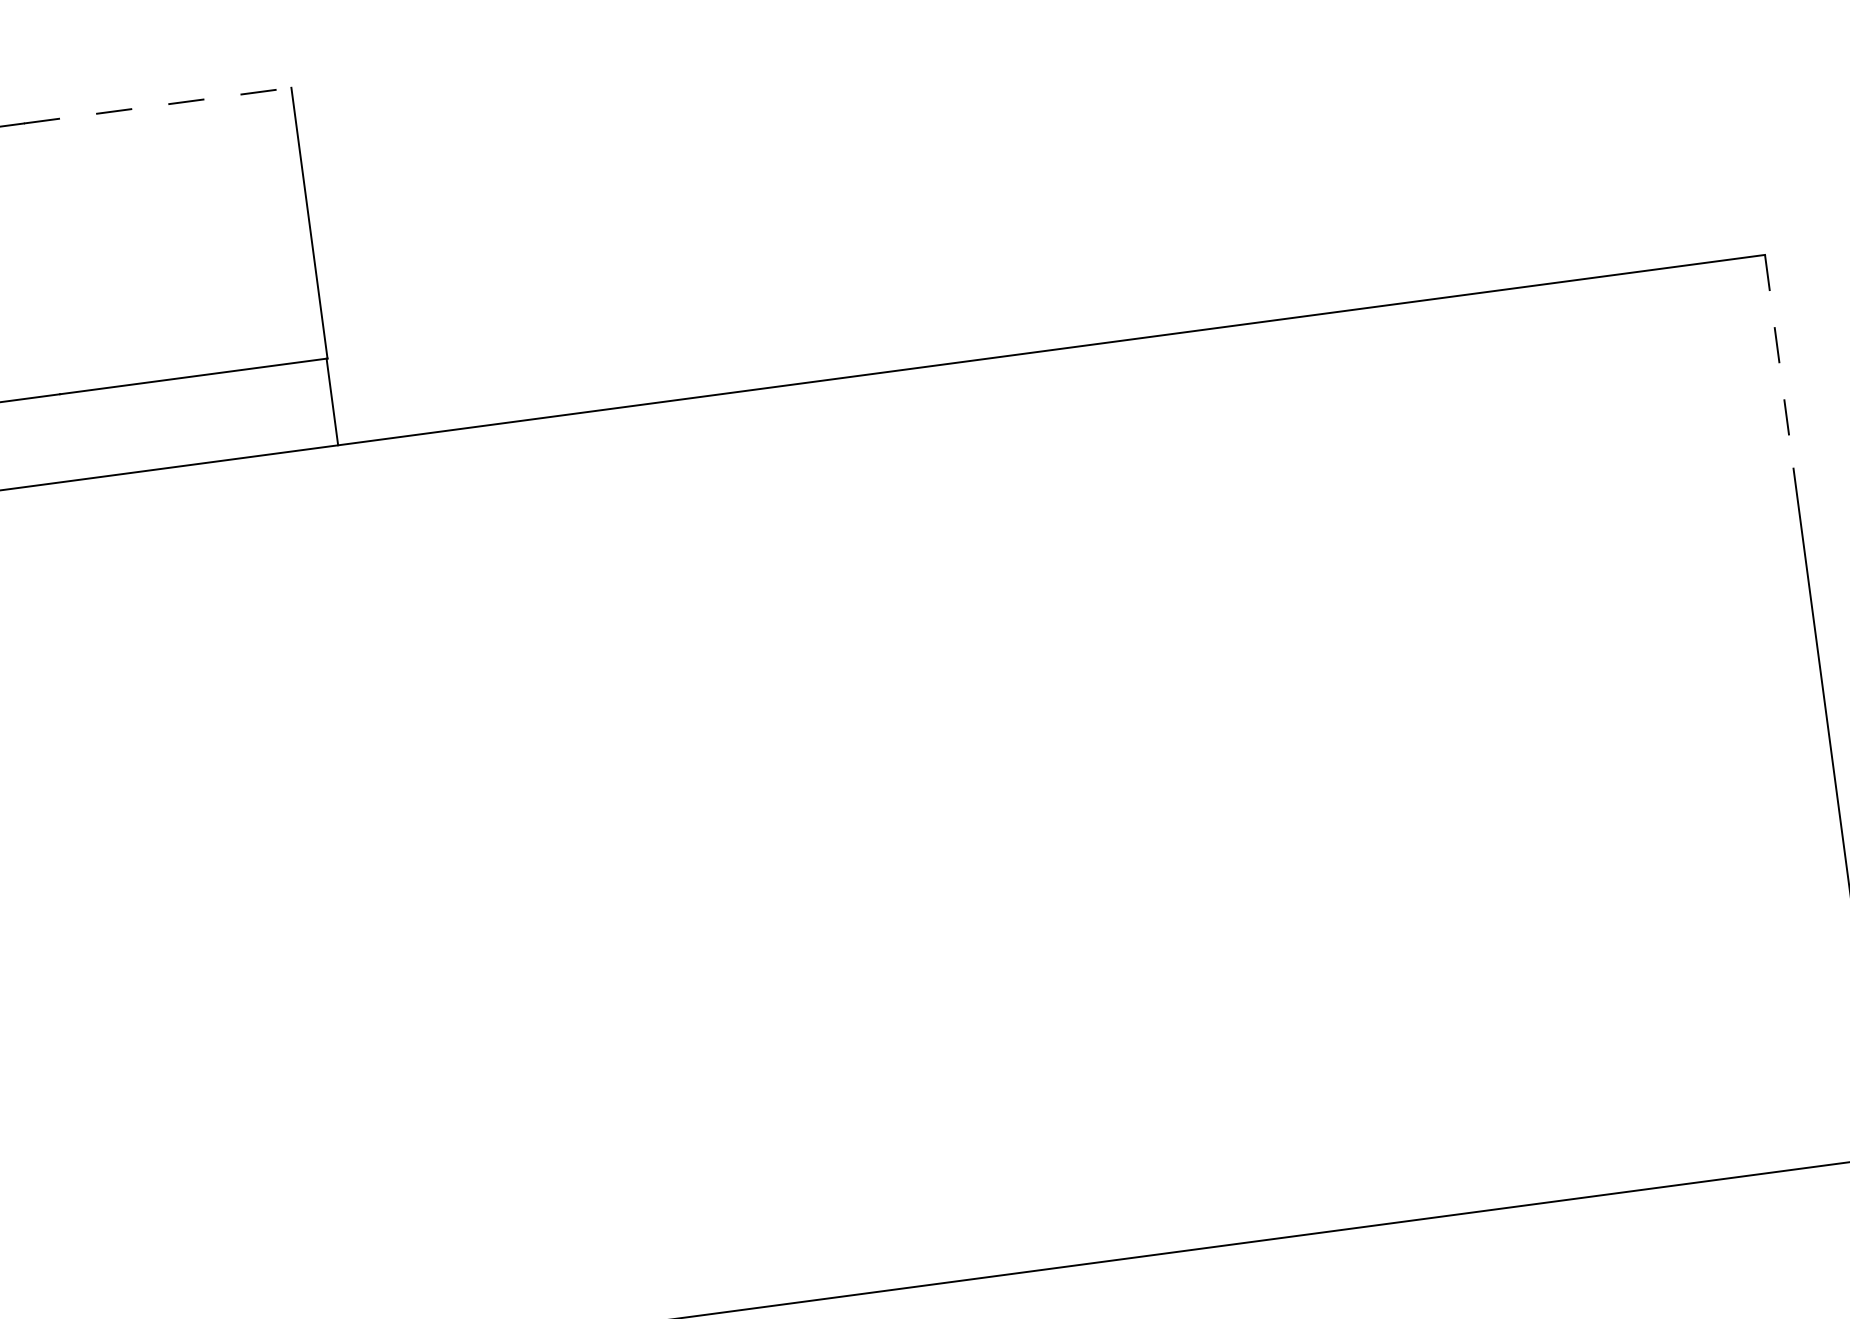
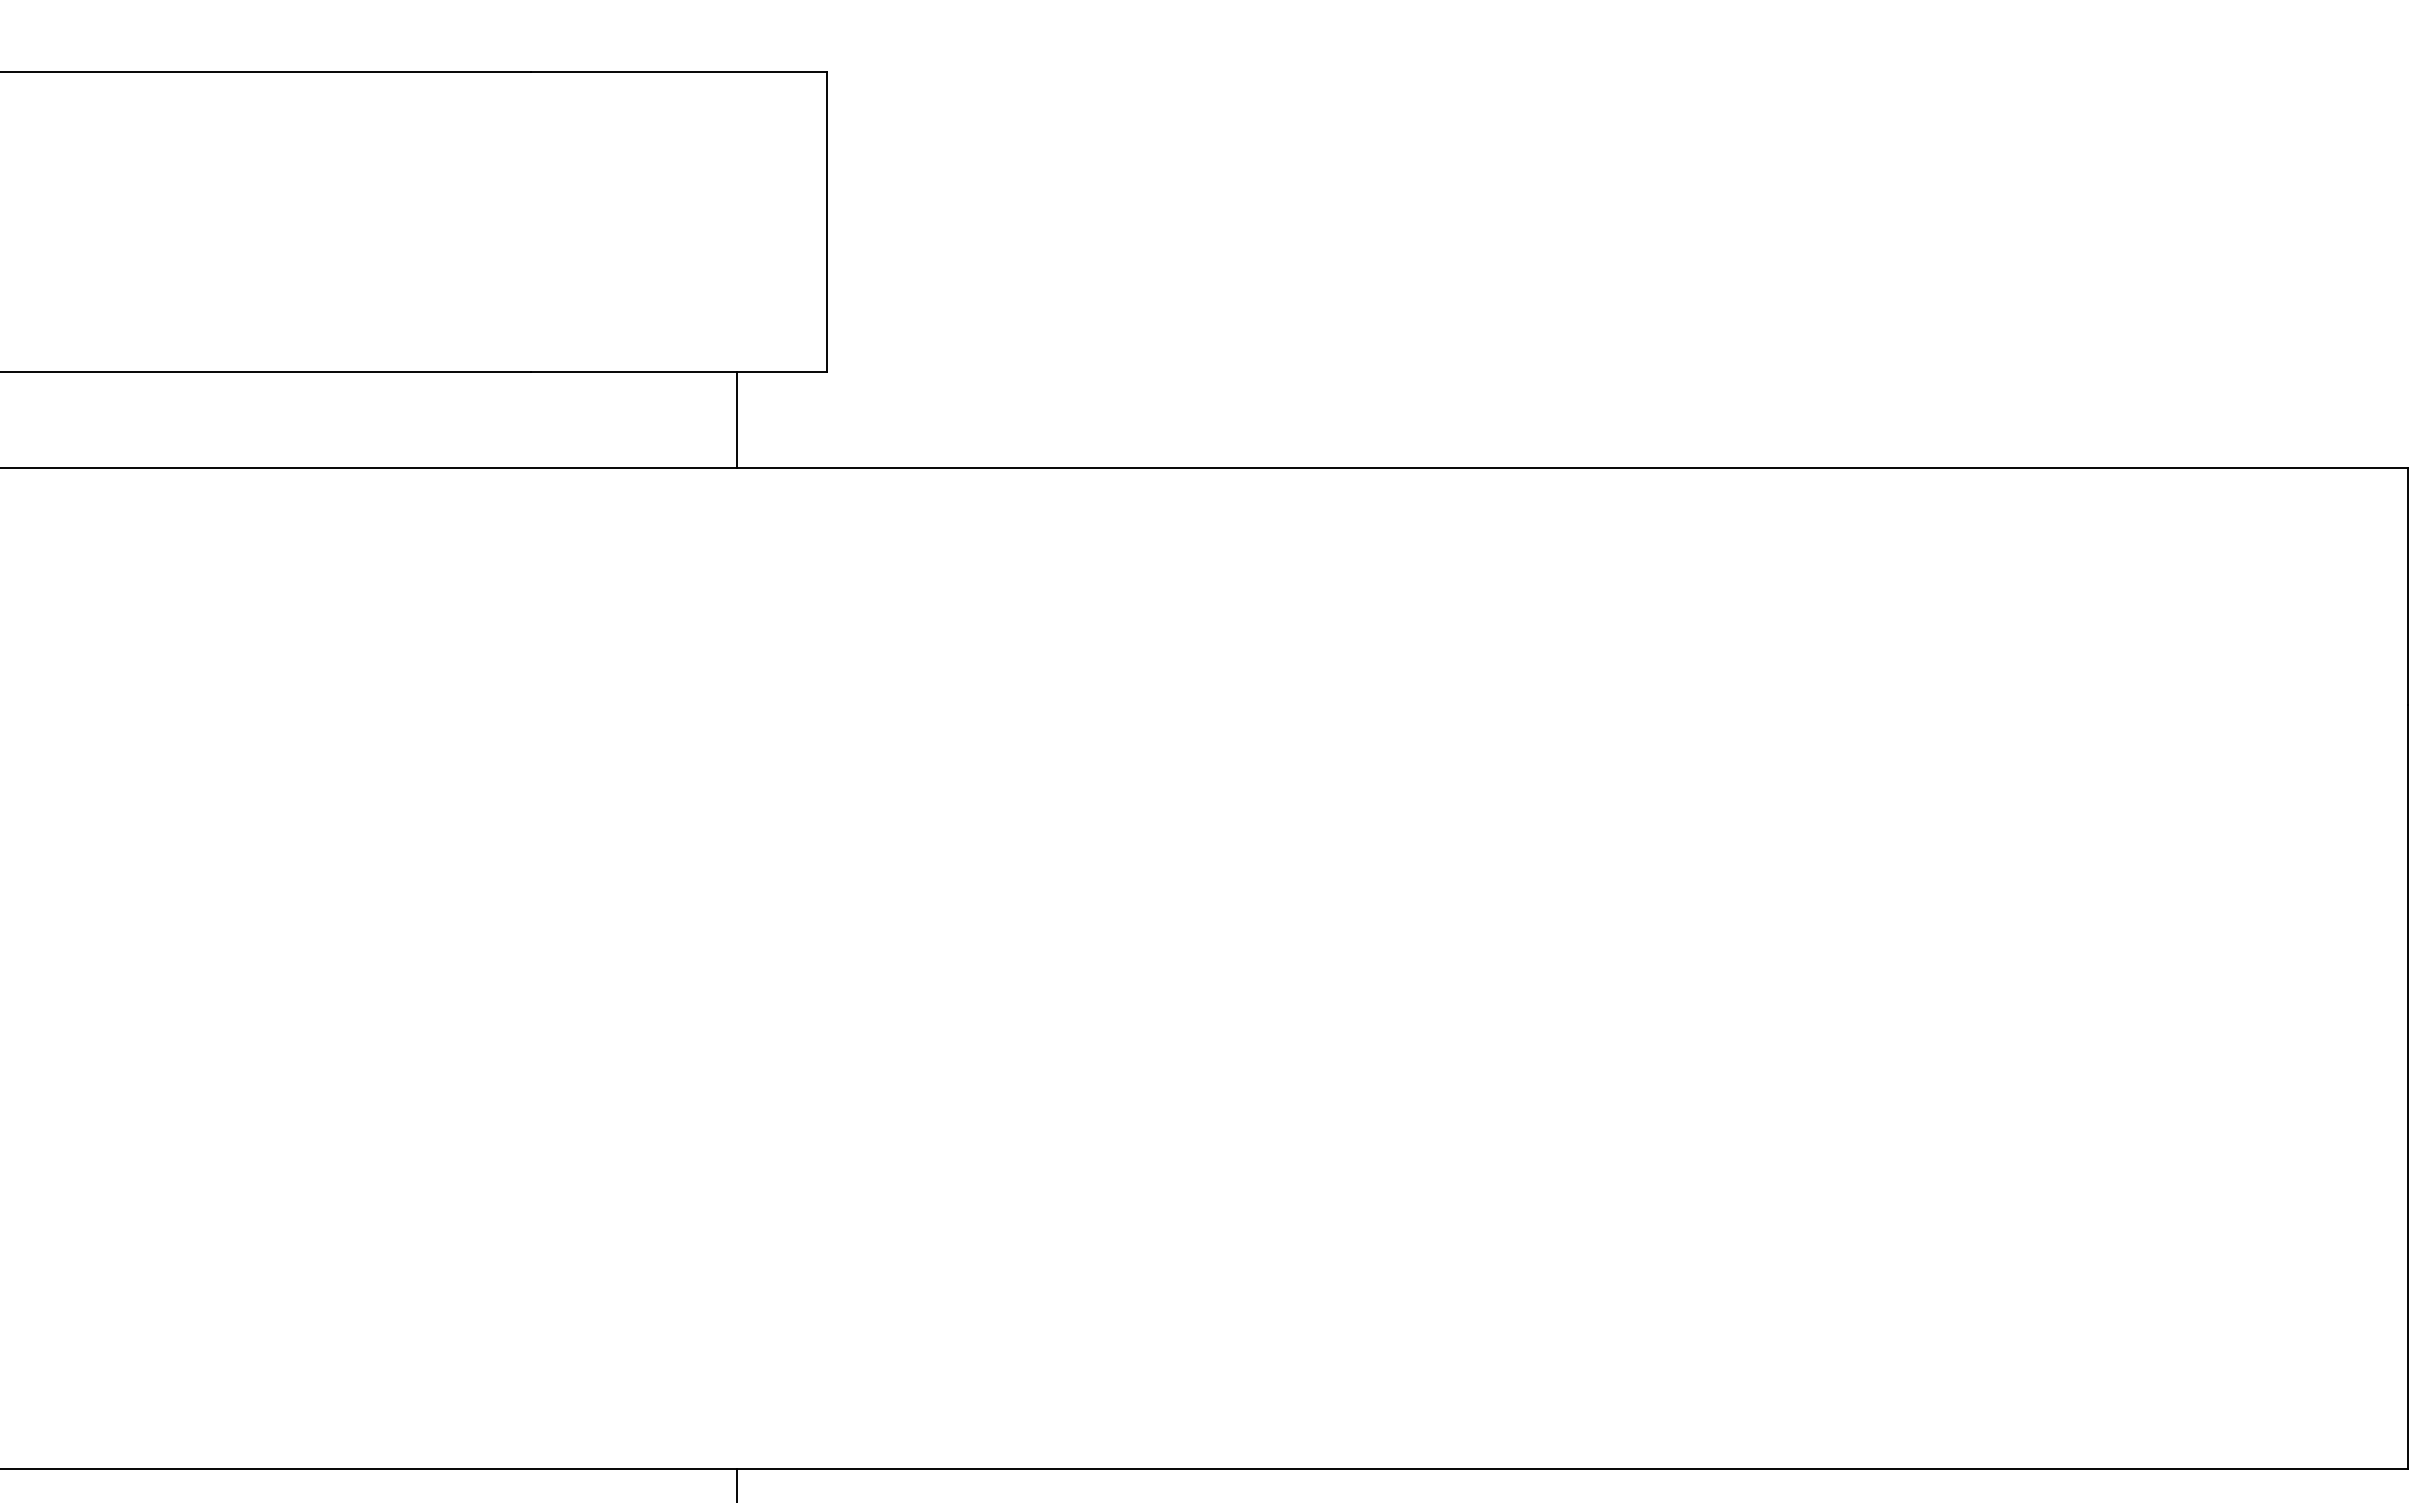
line: (158, 105) -> (679, 72), dashed -> solid
line: (1779, 362) -> (2408, 587), dashed -> solid
line: (332, 402) -> (737, 420), moved

